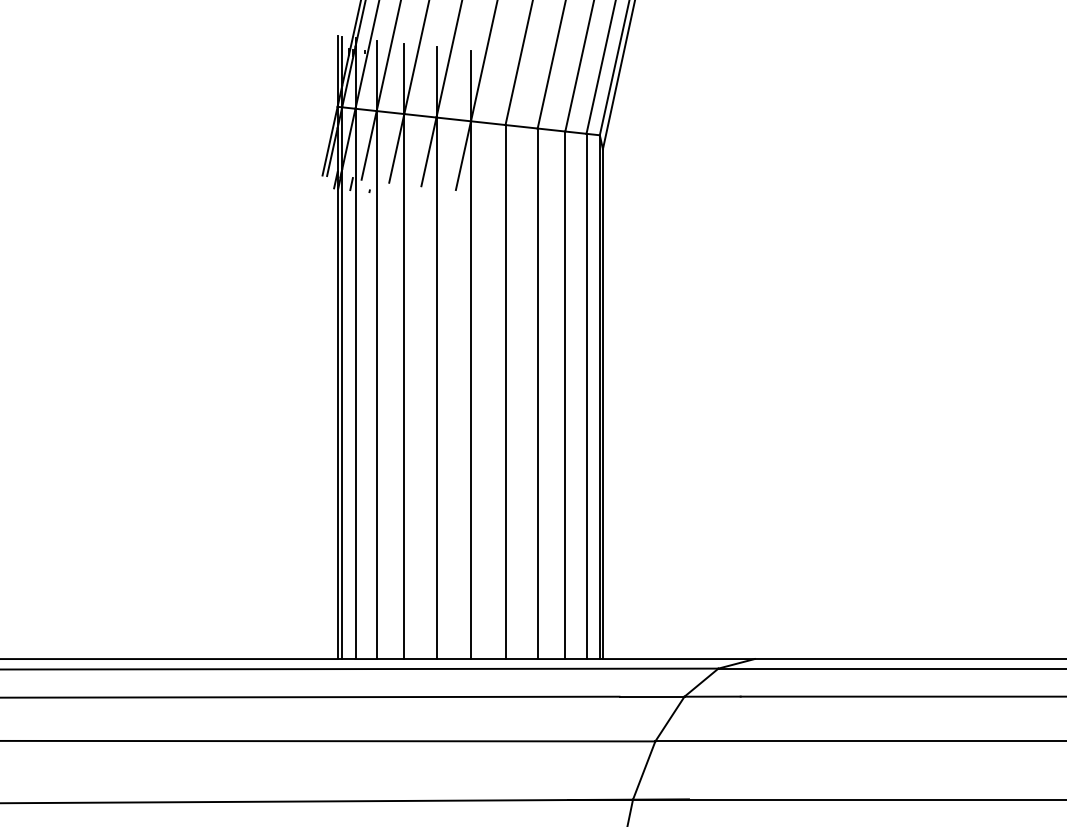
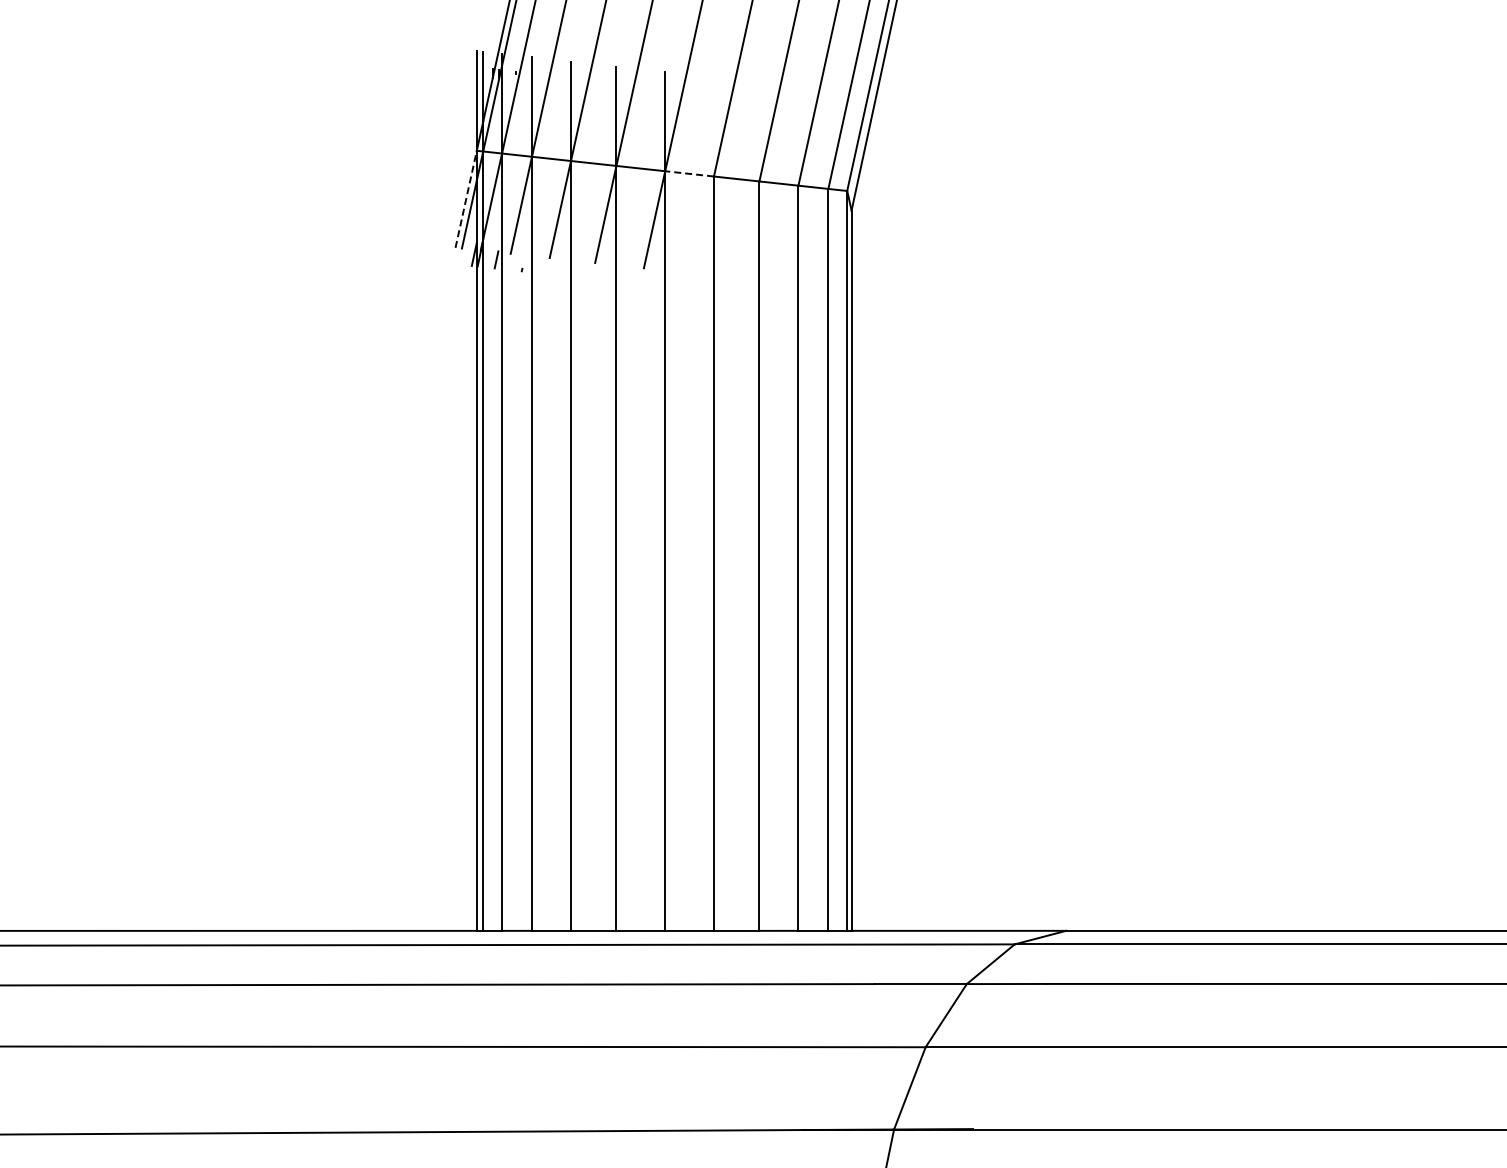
line: (488, 122) -> (689, 173), solid -> dashed
line: (330, 141) -> (466, 199), solid -> dashed

